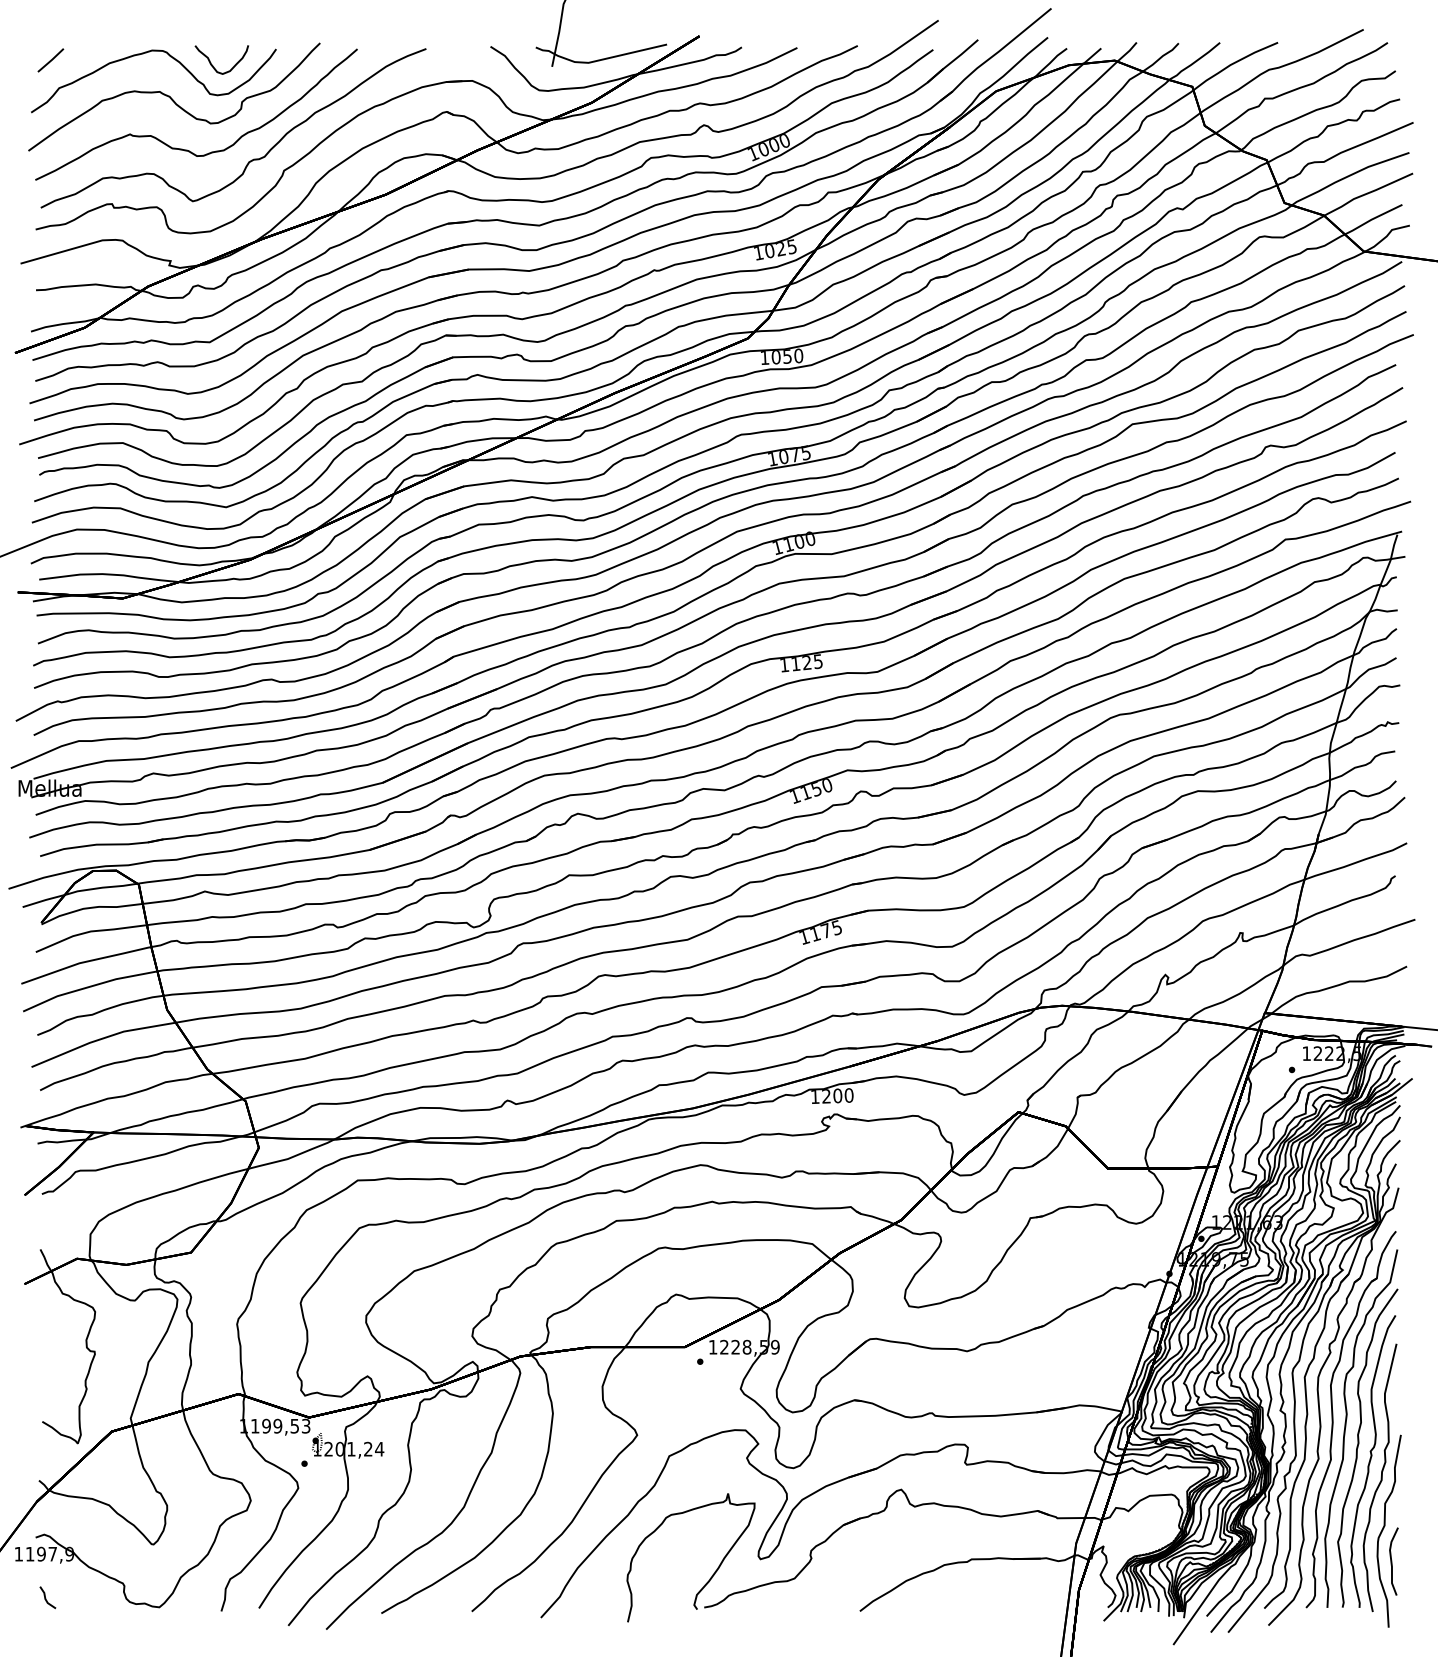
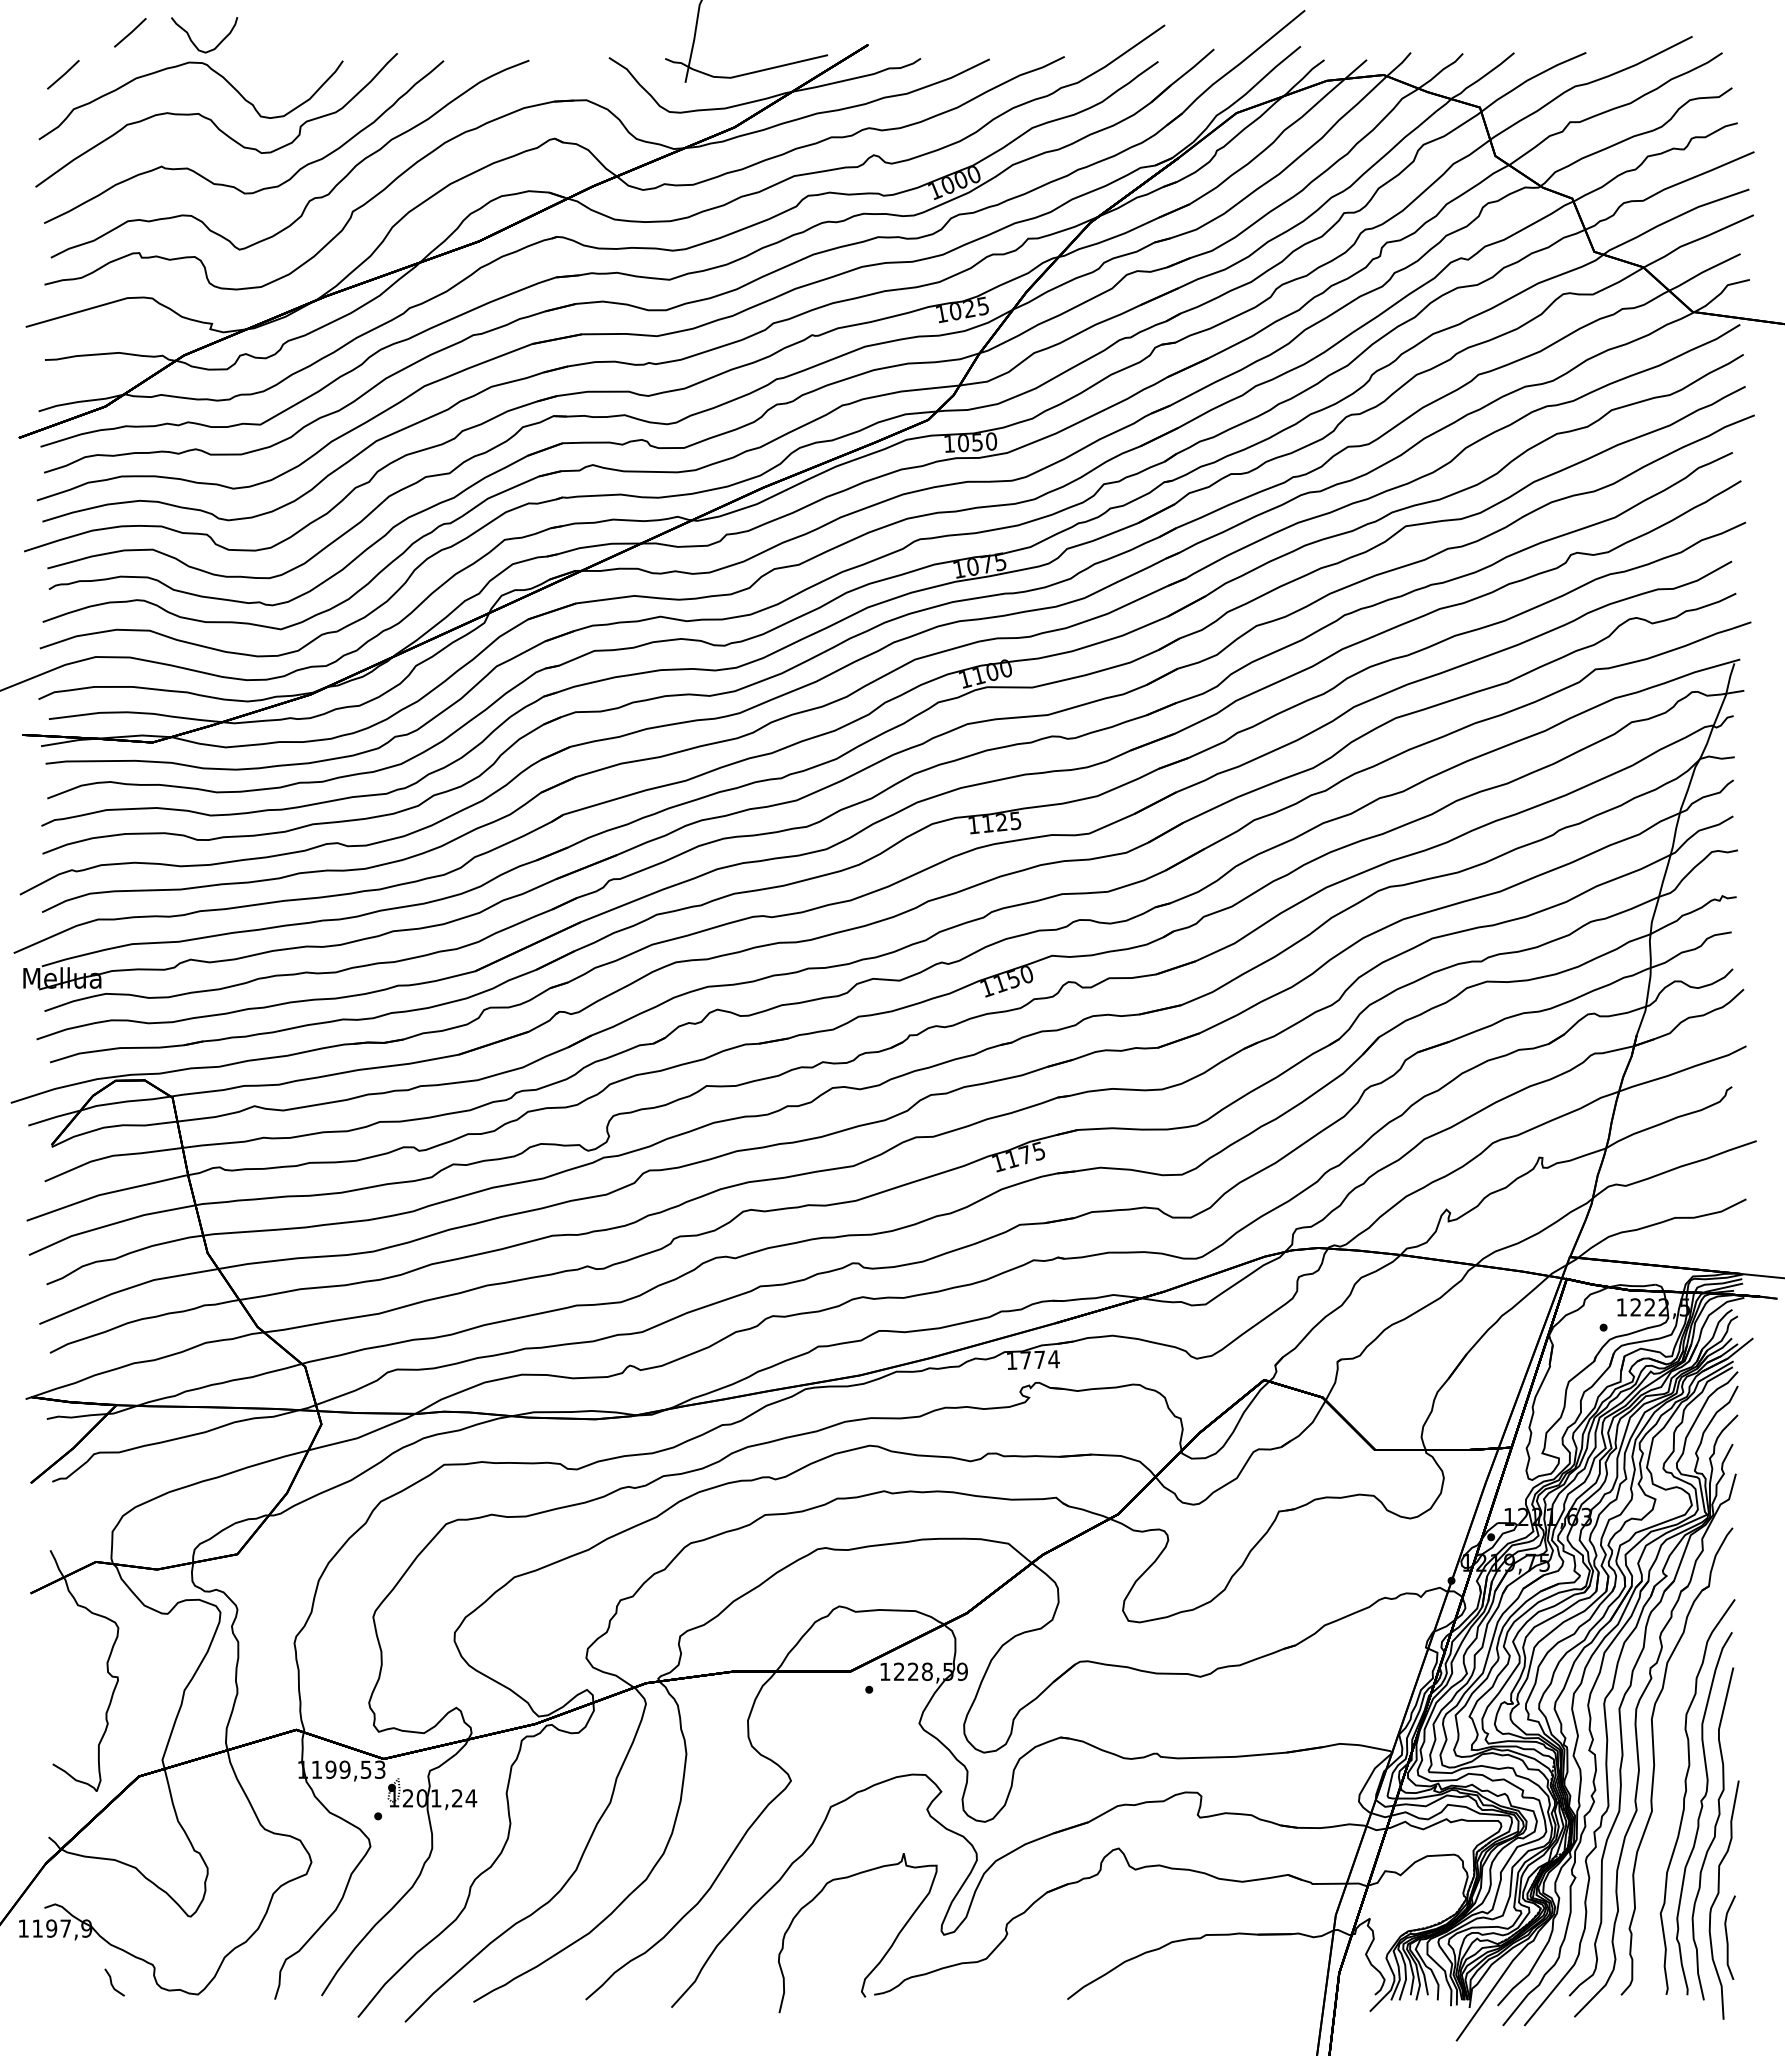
line: (104, 26) -> (130, 32), added
curve: (214, 67) -> (195, 44), moved
text: (837, 1095) -> (1039, 1359), 1200 -> 1774
curve: (1346, 1423) -> (1671, 1766), removed
line: (46, 1597) -> (112, 1982), moved

